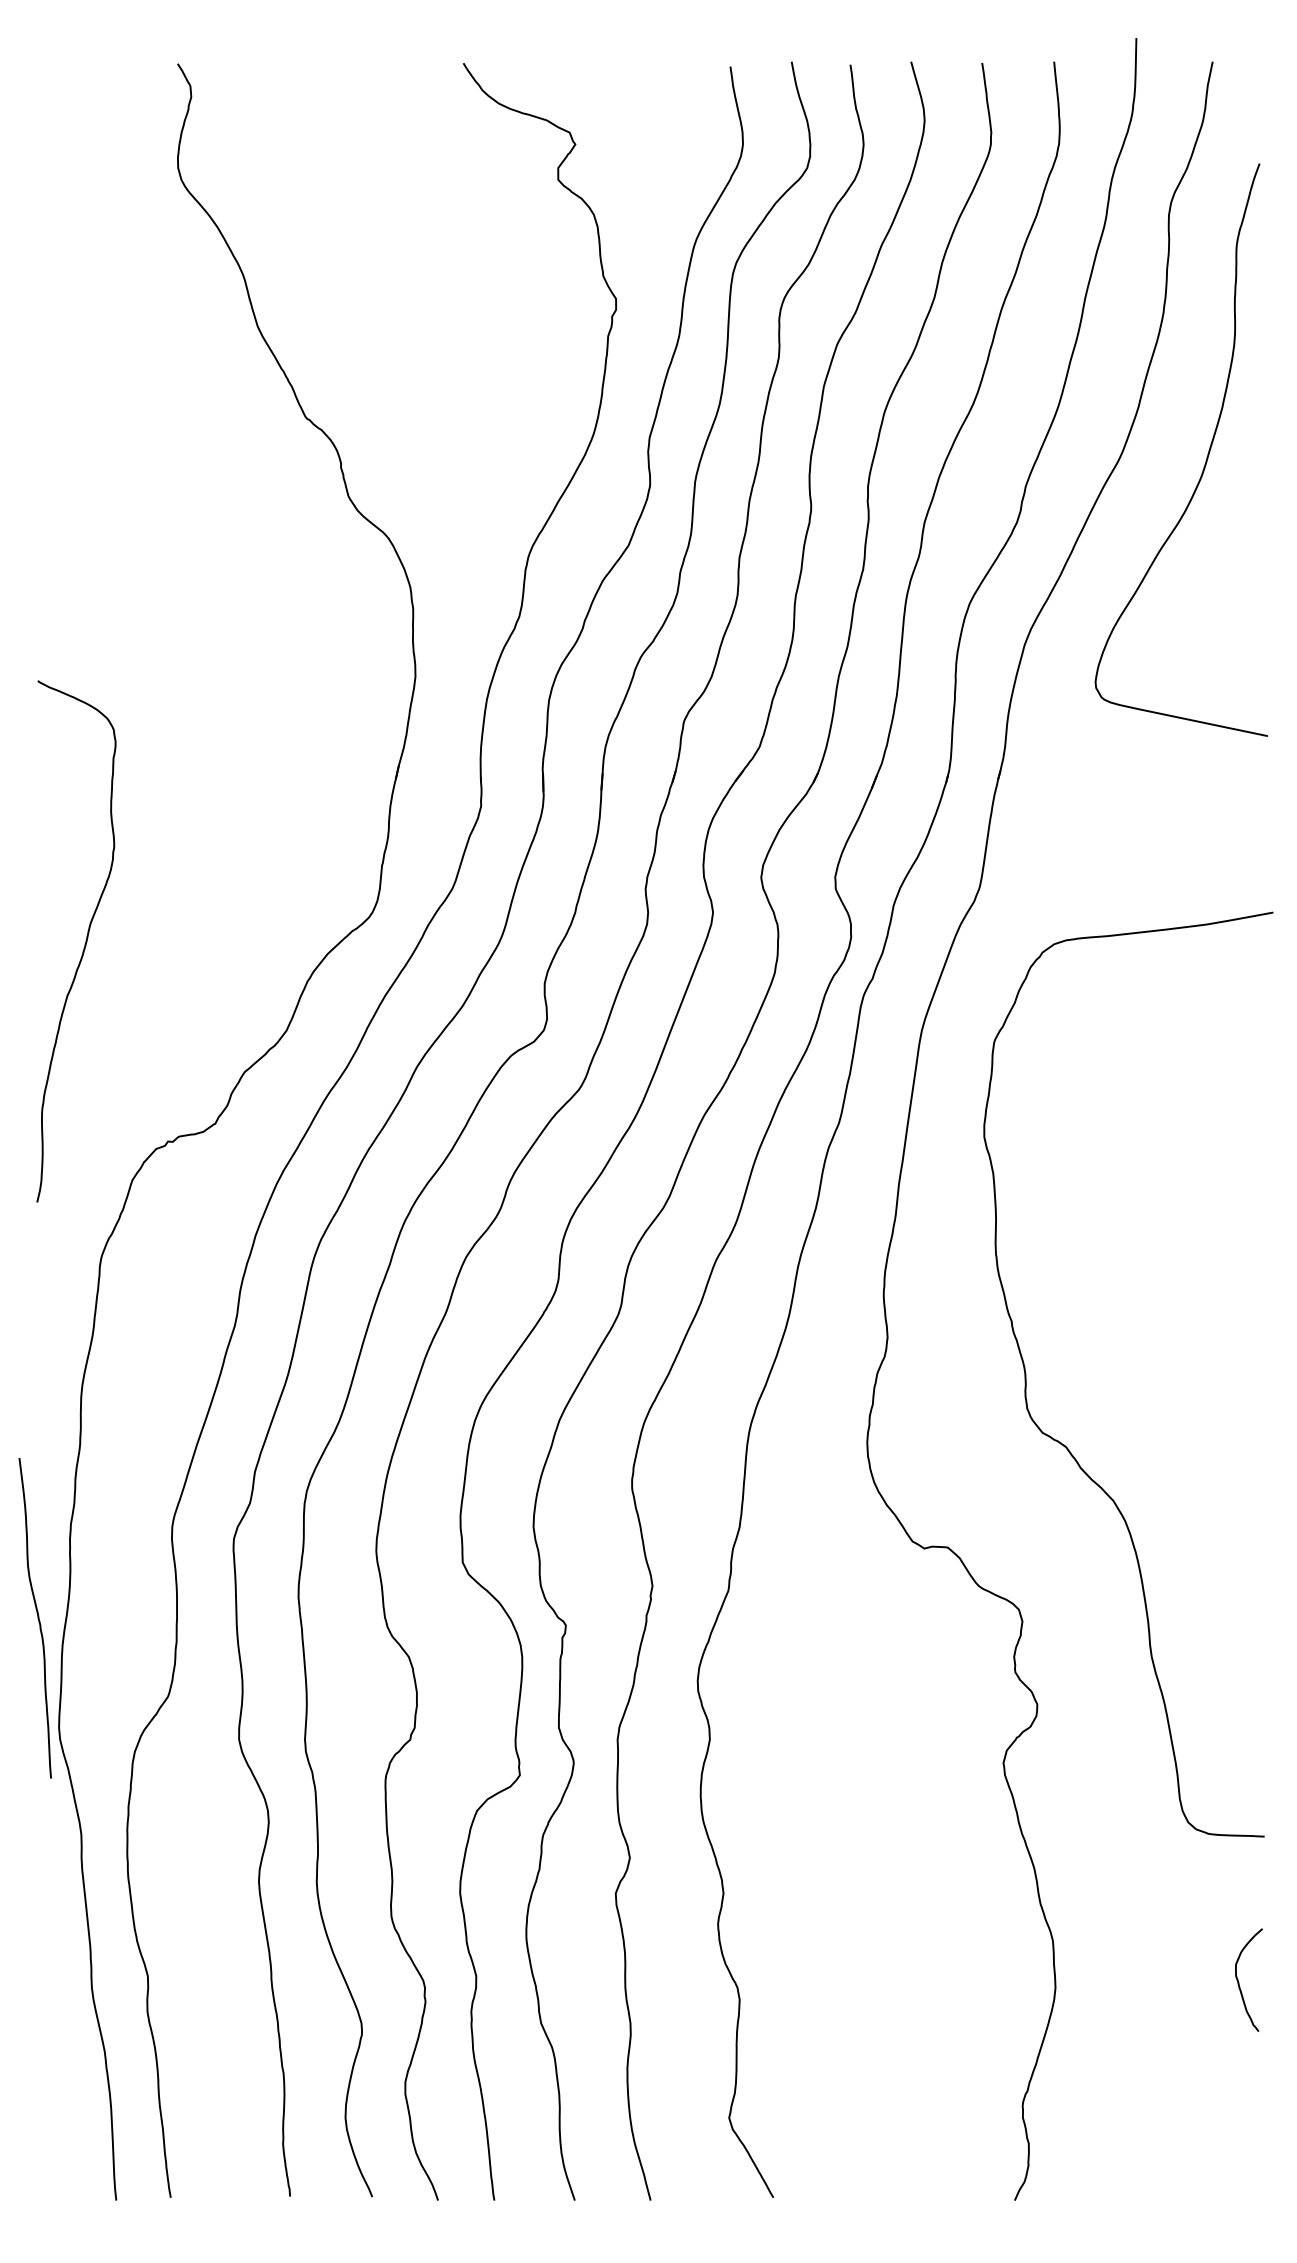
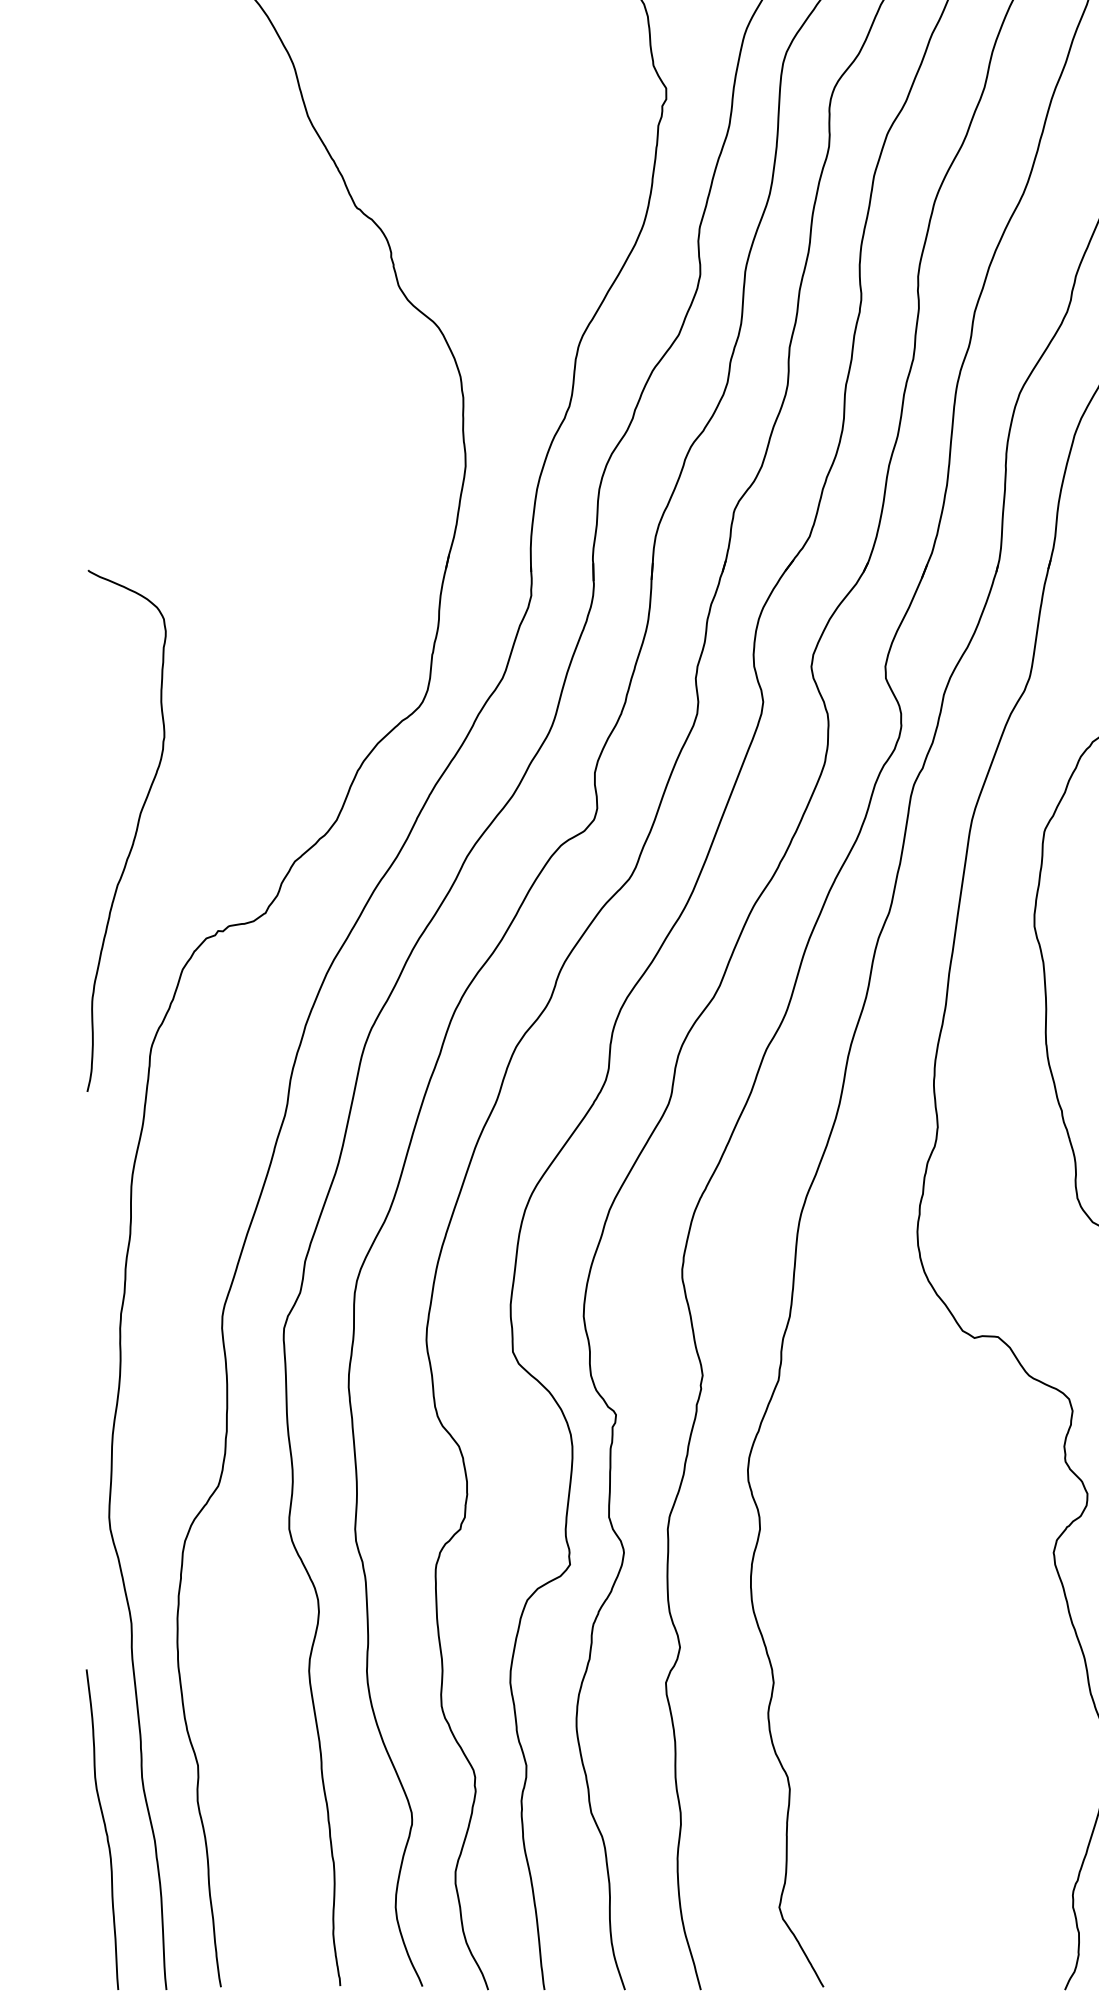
curve: (84, 944) -> (134, 833), moved
curve: (37, 1618) -> (104, 1829), moved

